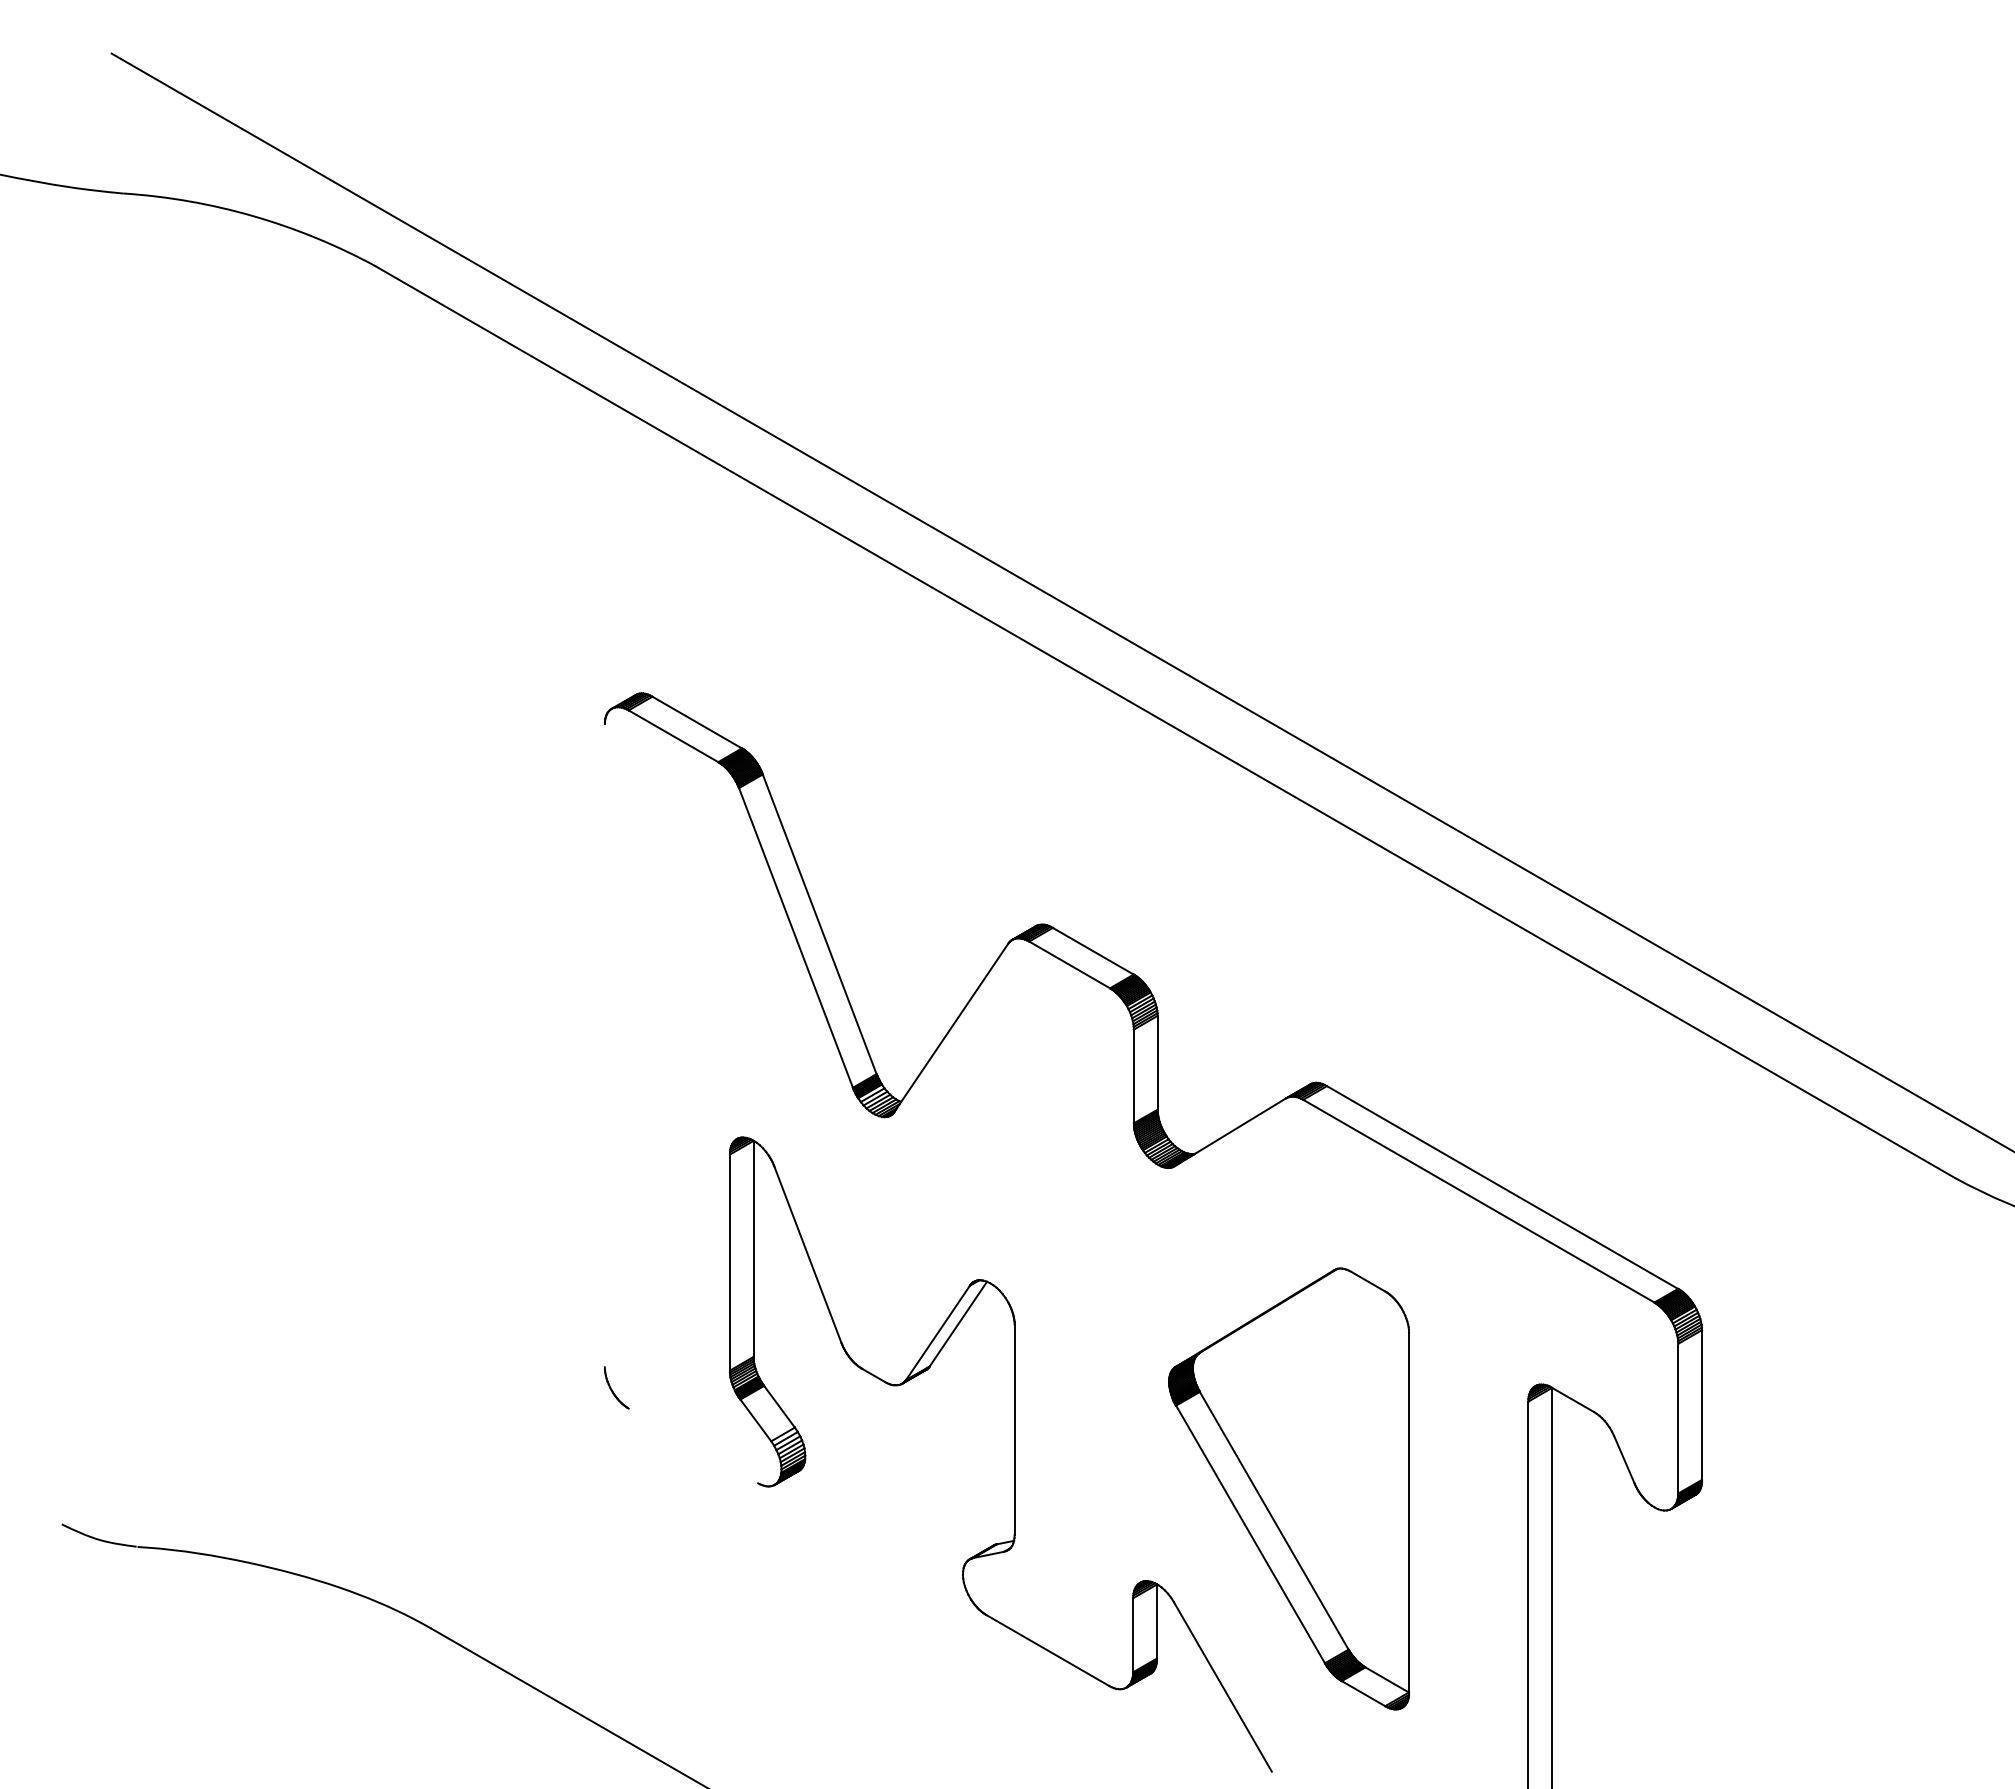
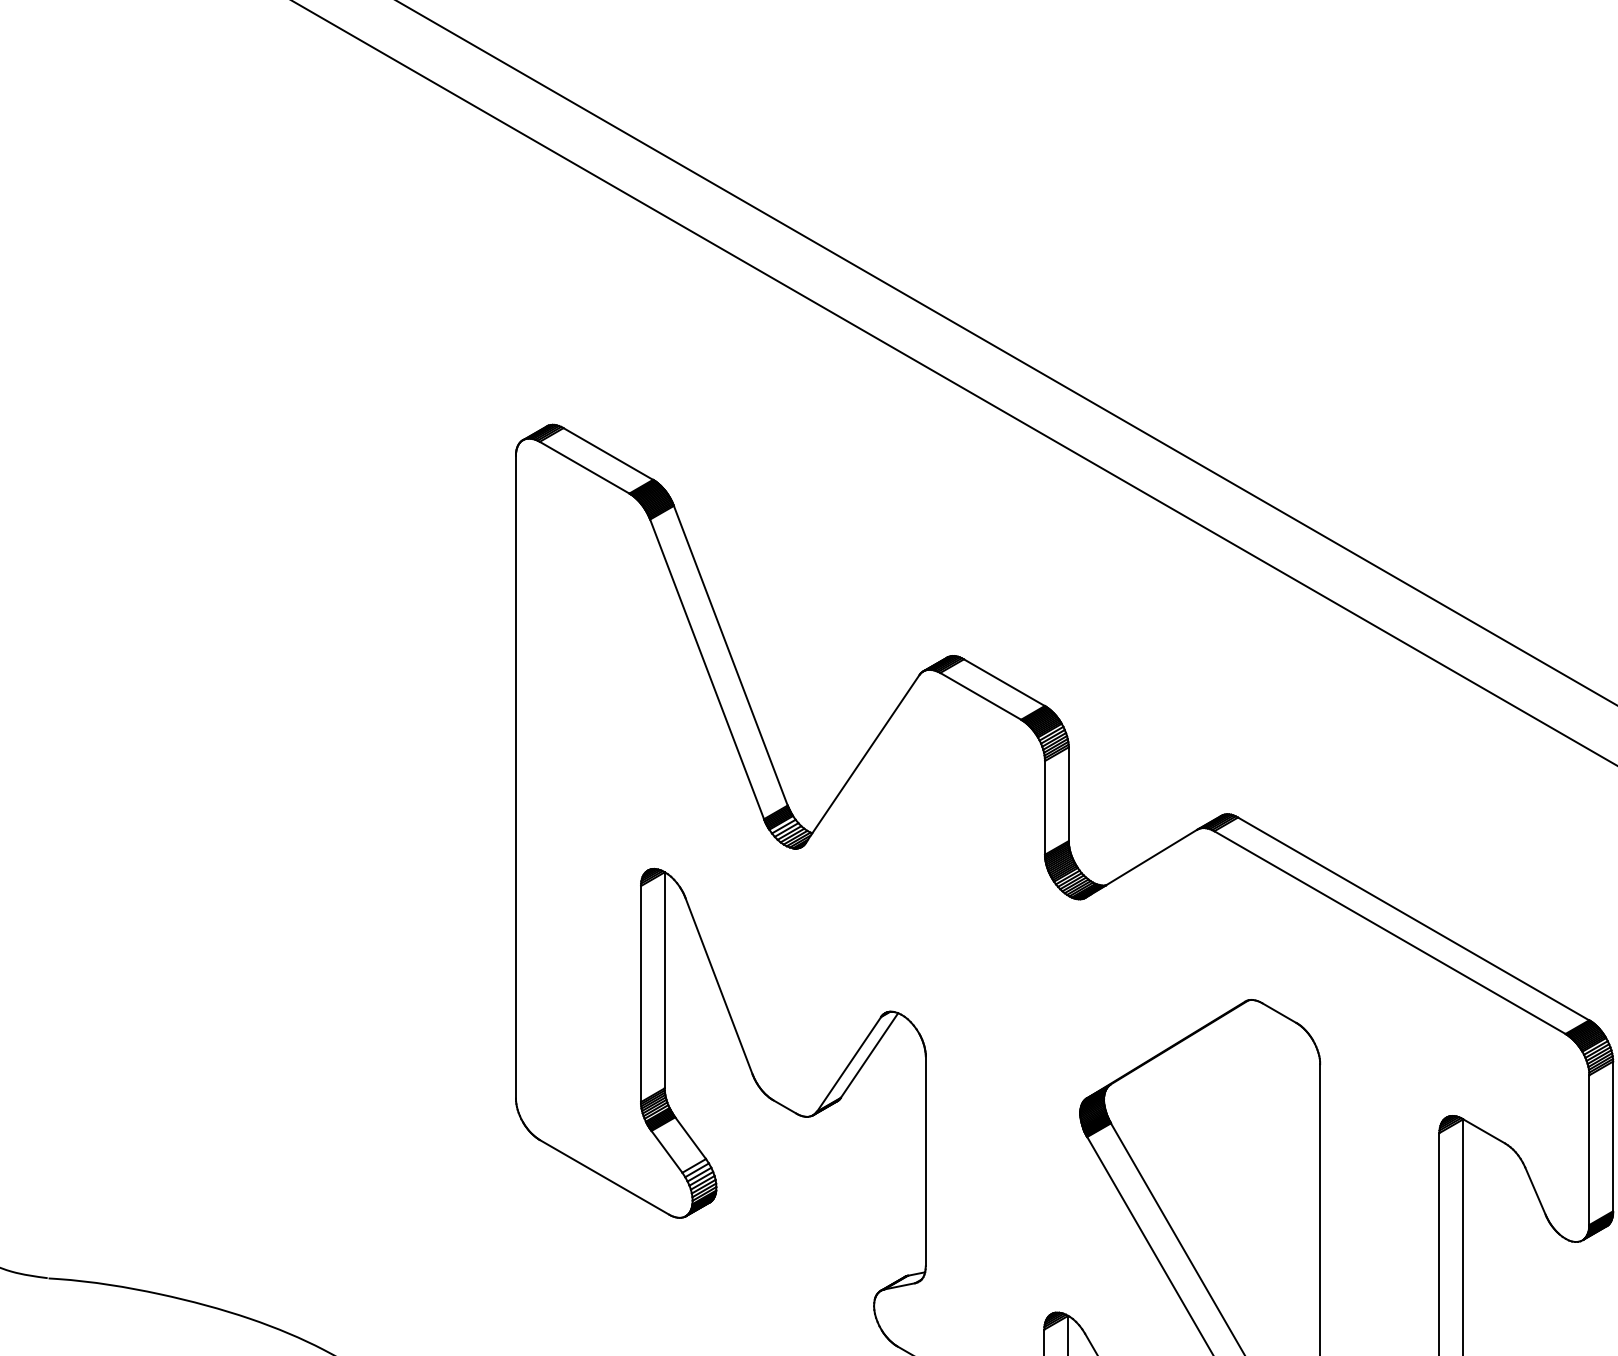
line: (604, 1045) -> (515, 776), added
line: (693, 1445) -> (604, 1176), added

